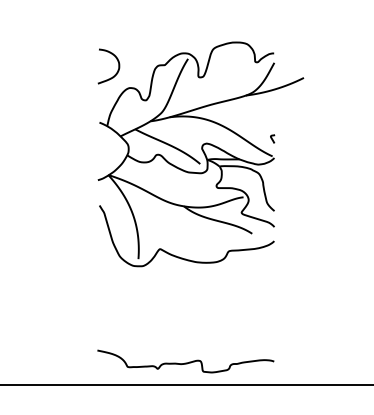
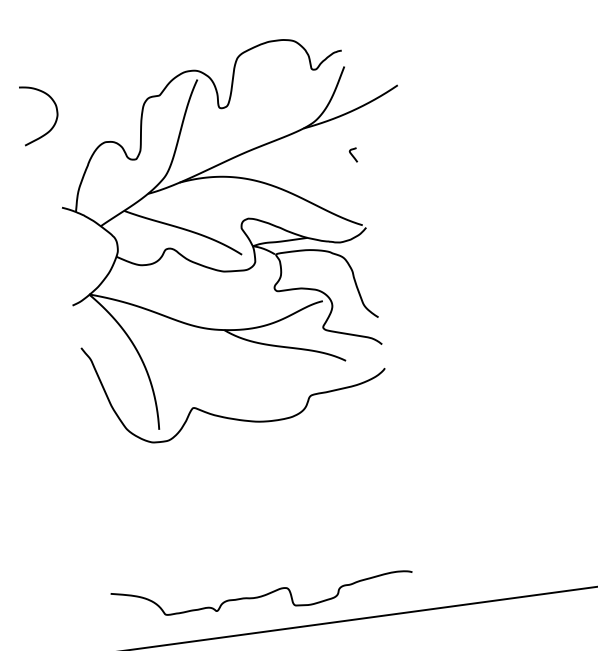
curve: (117, 70) -> (55, 118), moved
curve: (272, 138) -> (352, 154), moved

